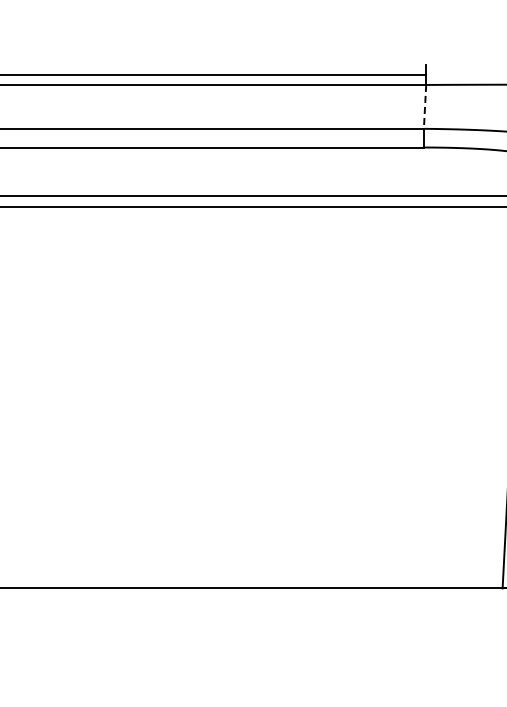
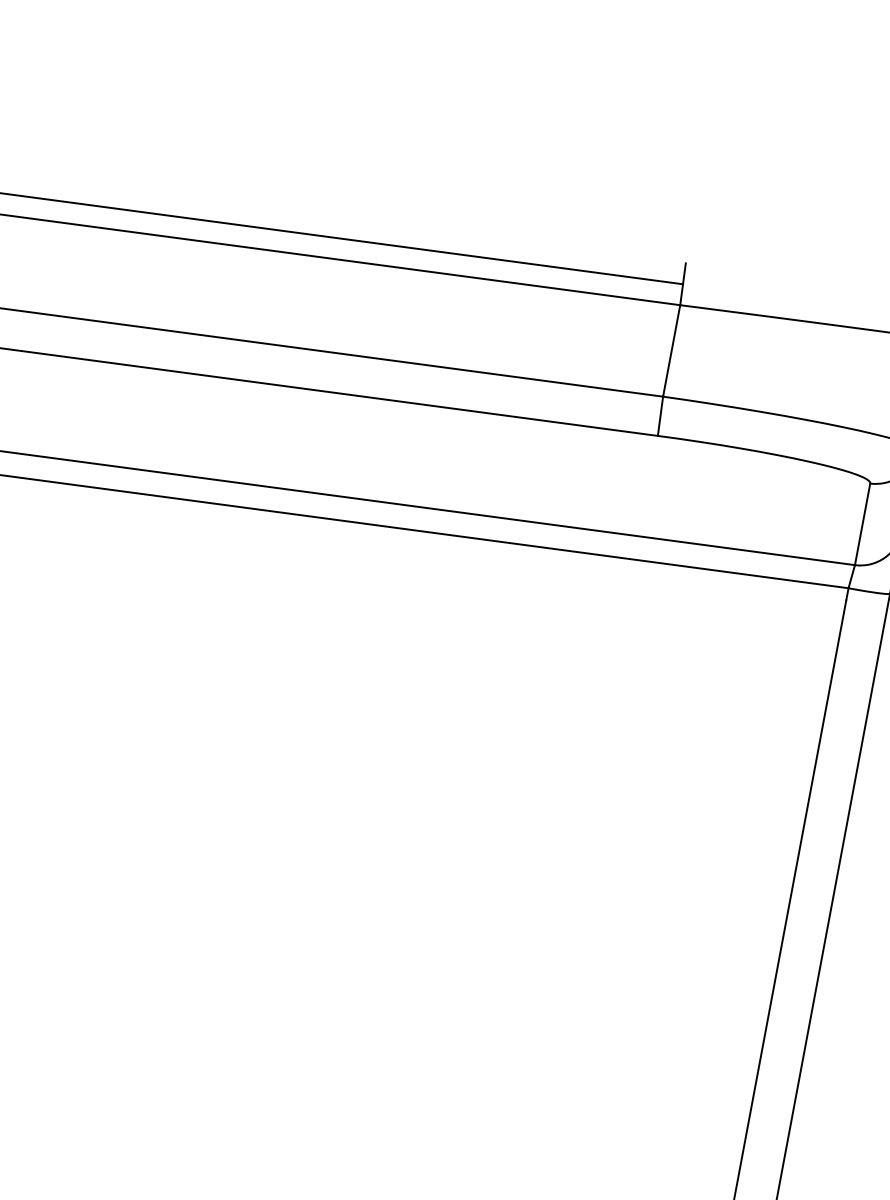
line: (425, 106) -> (672, 350), dashed -> solid

